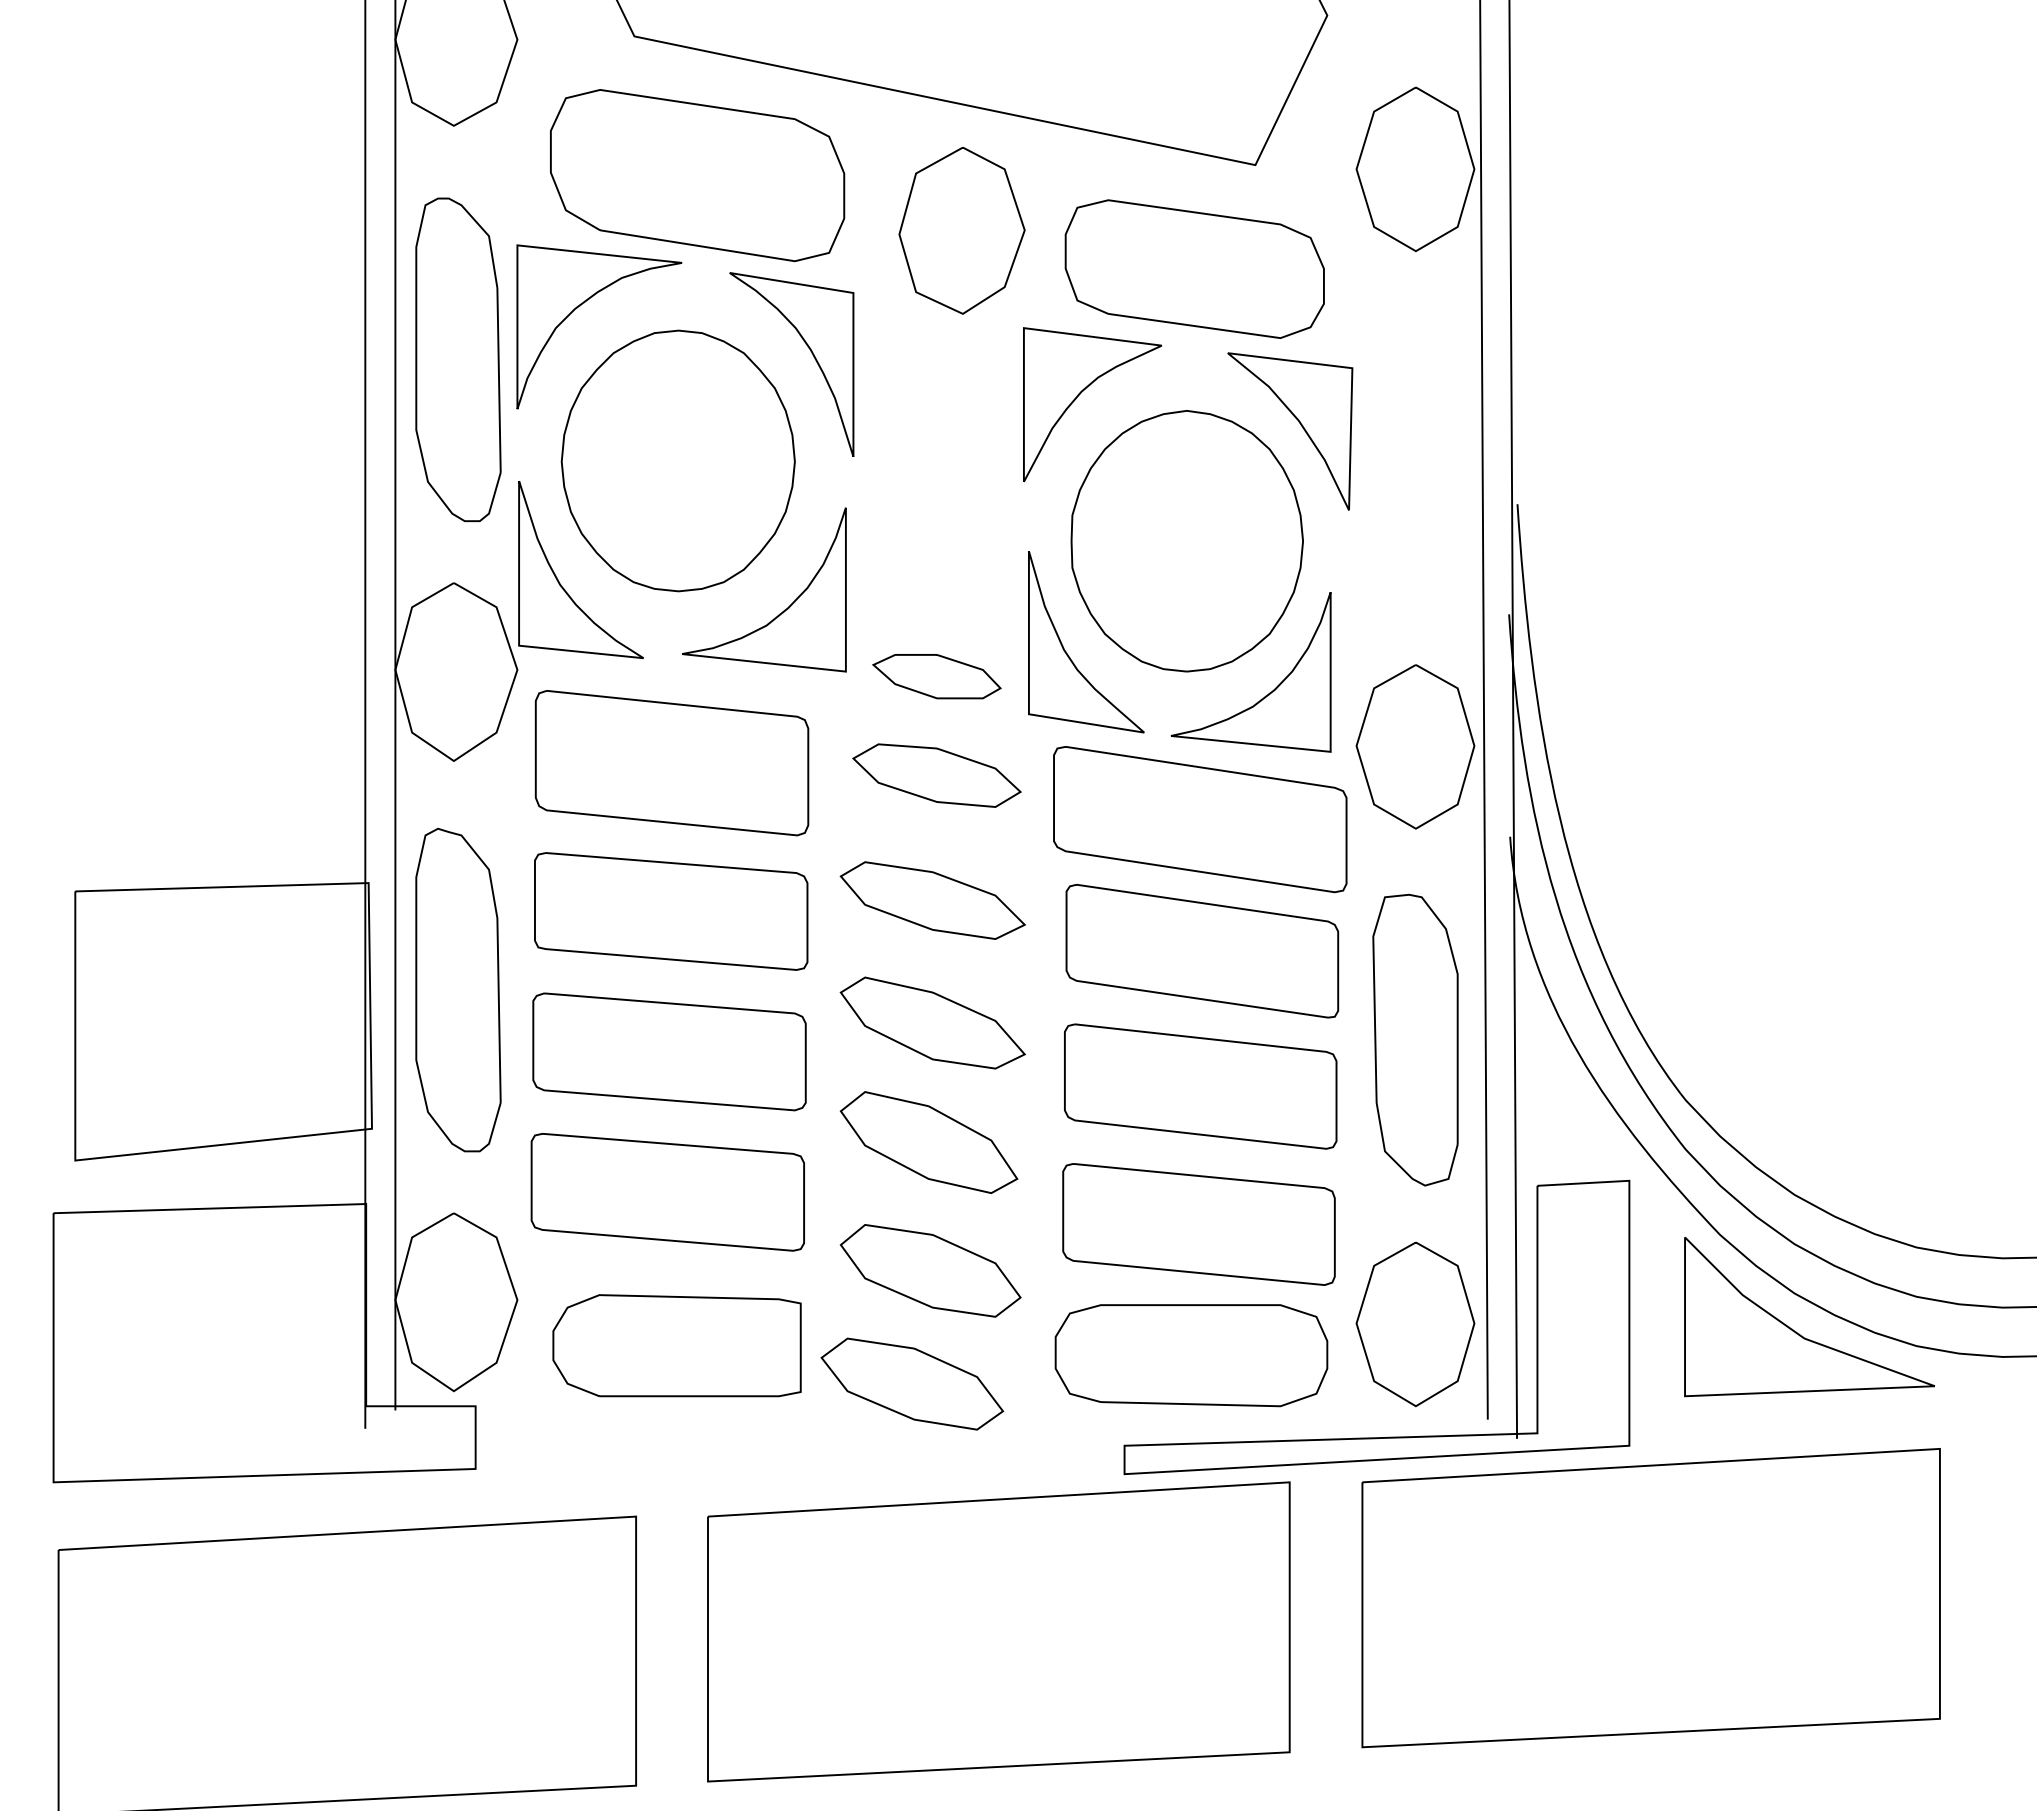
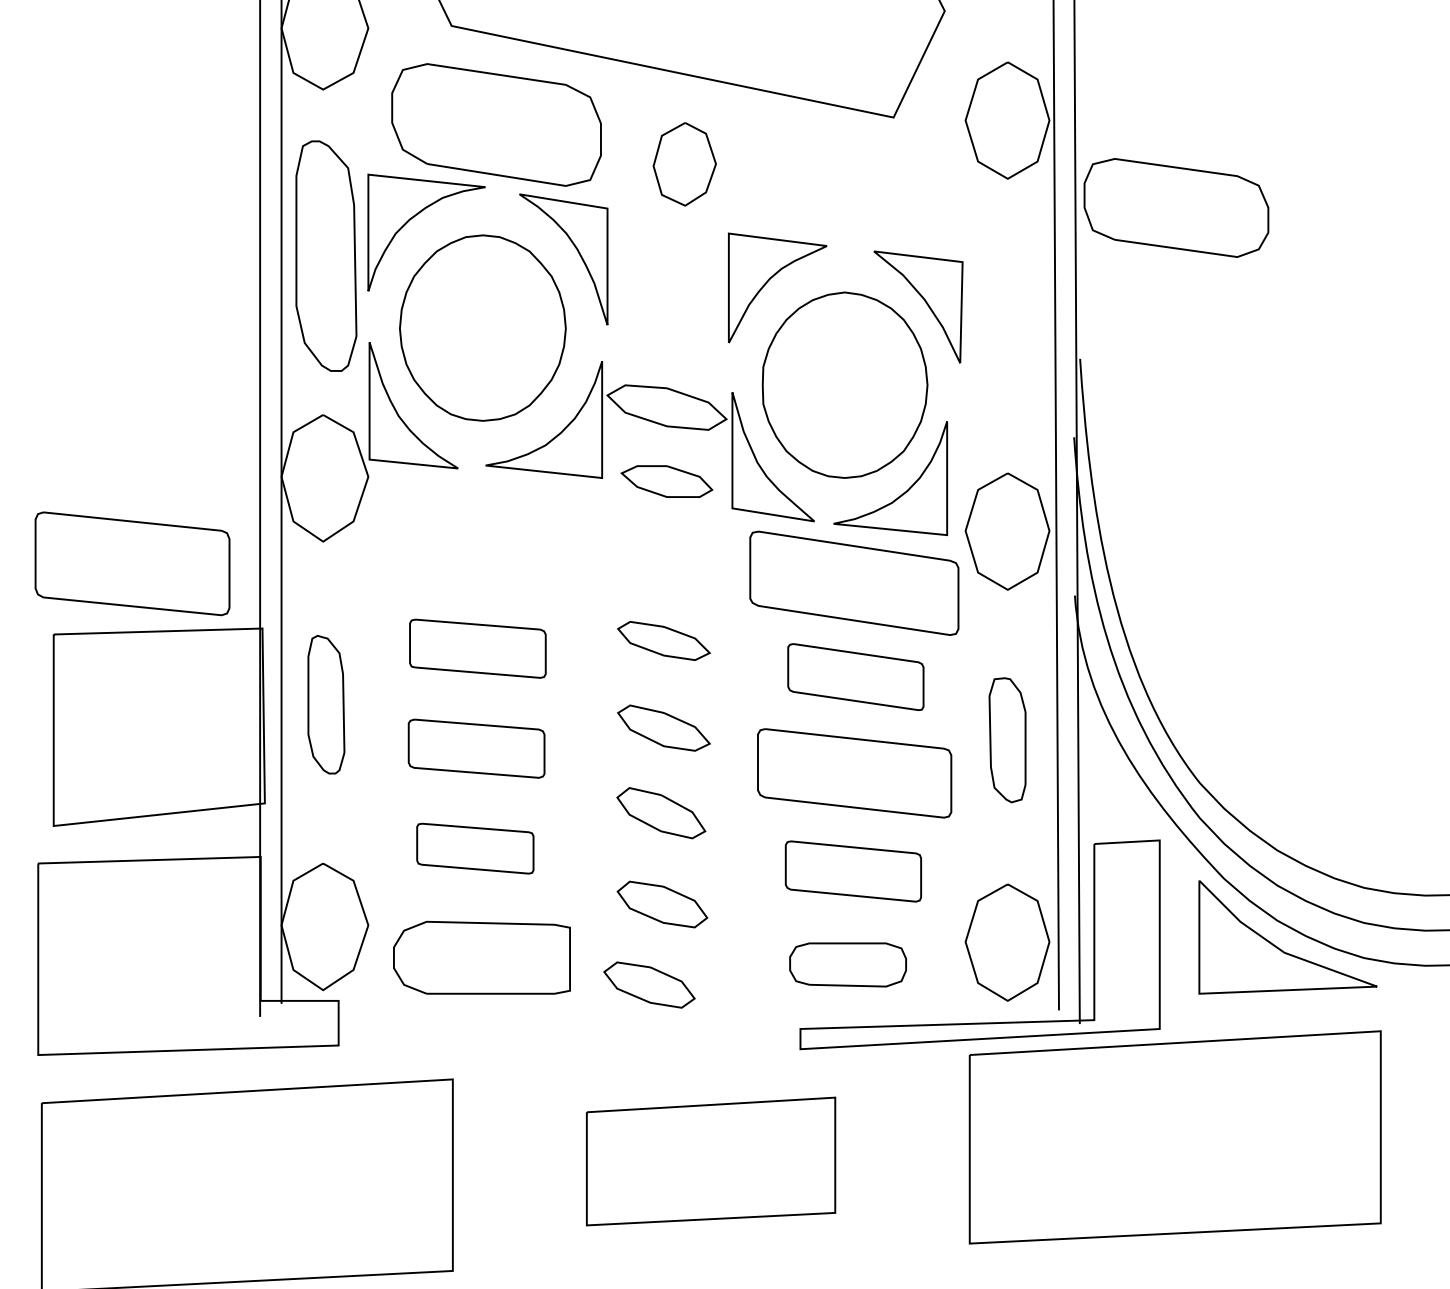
part: (961, 230) -> (684, 164), size x0.7
part: (1194, 268) -> (1176, 207), moved
part: (671, 763) -> (132, 564), moved
part: (936, 775) -> (666, 407), moved
part: (932, 900) -> (663, 640), size x0.7
part: (671, 911) -> (478, 648), size x0.7
part: (1202, 951) -> (855, 677), size x0.7
part: (458, 989) -> (326, 704), size x0.6
part: (932, 1022) -> (663, 727), size x0.7
part: (1415, 1039) -> (1007, 739), size x0.6
part: (669, 1051) -> (476, 748), size x0.7
part: (928, 1142) -> (660, 813), size x0.7
part: (667, 1192) -> (475, 848), size x0.6
part: (1198, 1224) -> (853, 871), size x0.7
part: (930, 1270) -> (662, 904), size x0.7
part: (1191, 1355) -> (848, 964), size x0.6
part: (912, 1383) -> (649, 984), size x0.7
part: (998, 1631) -> (710, 1161), size x0.6

